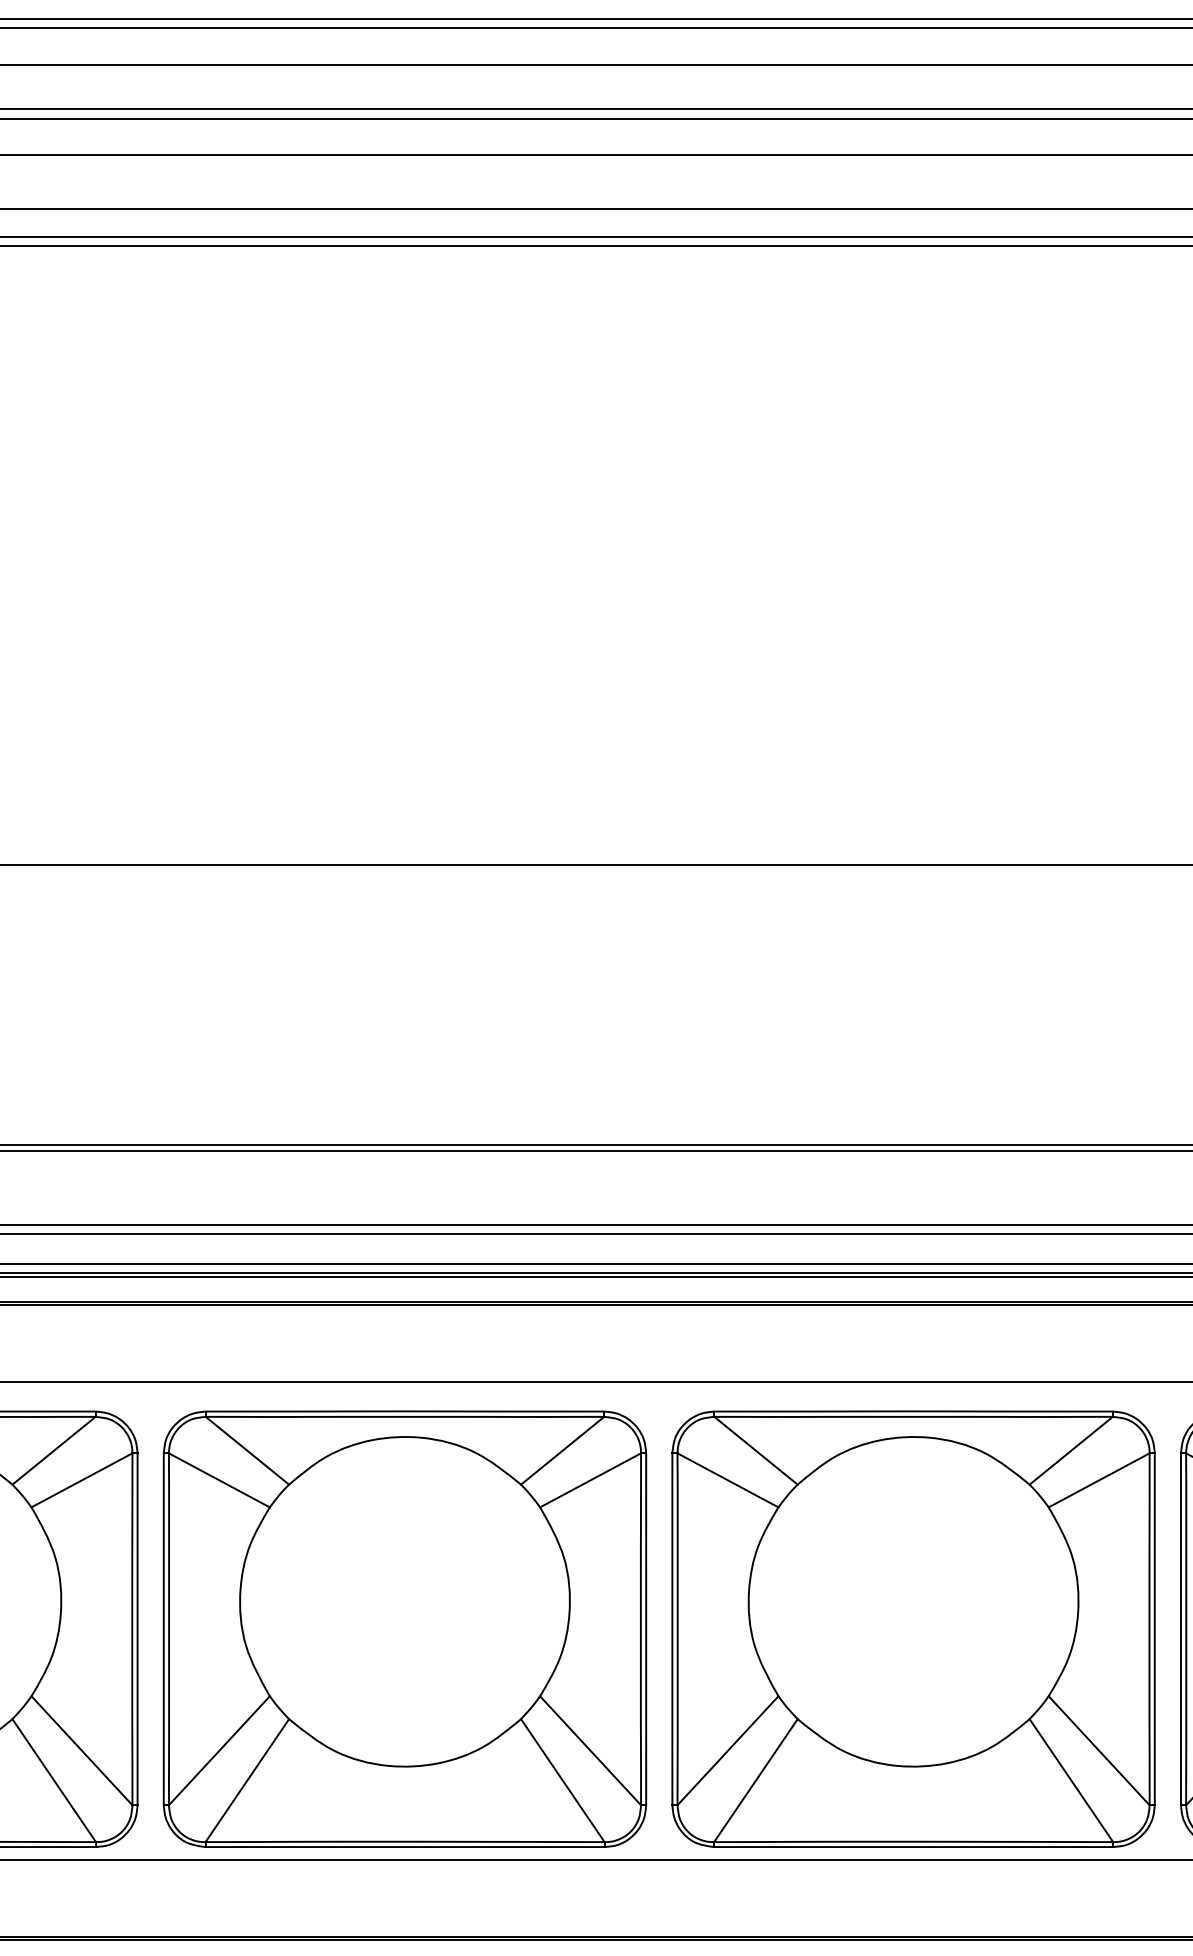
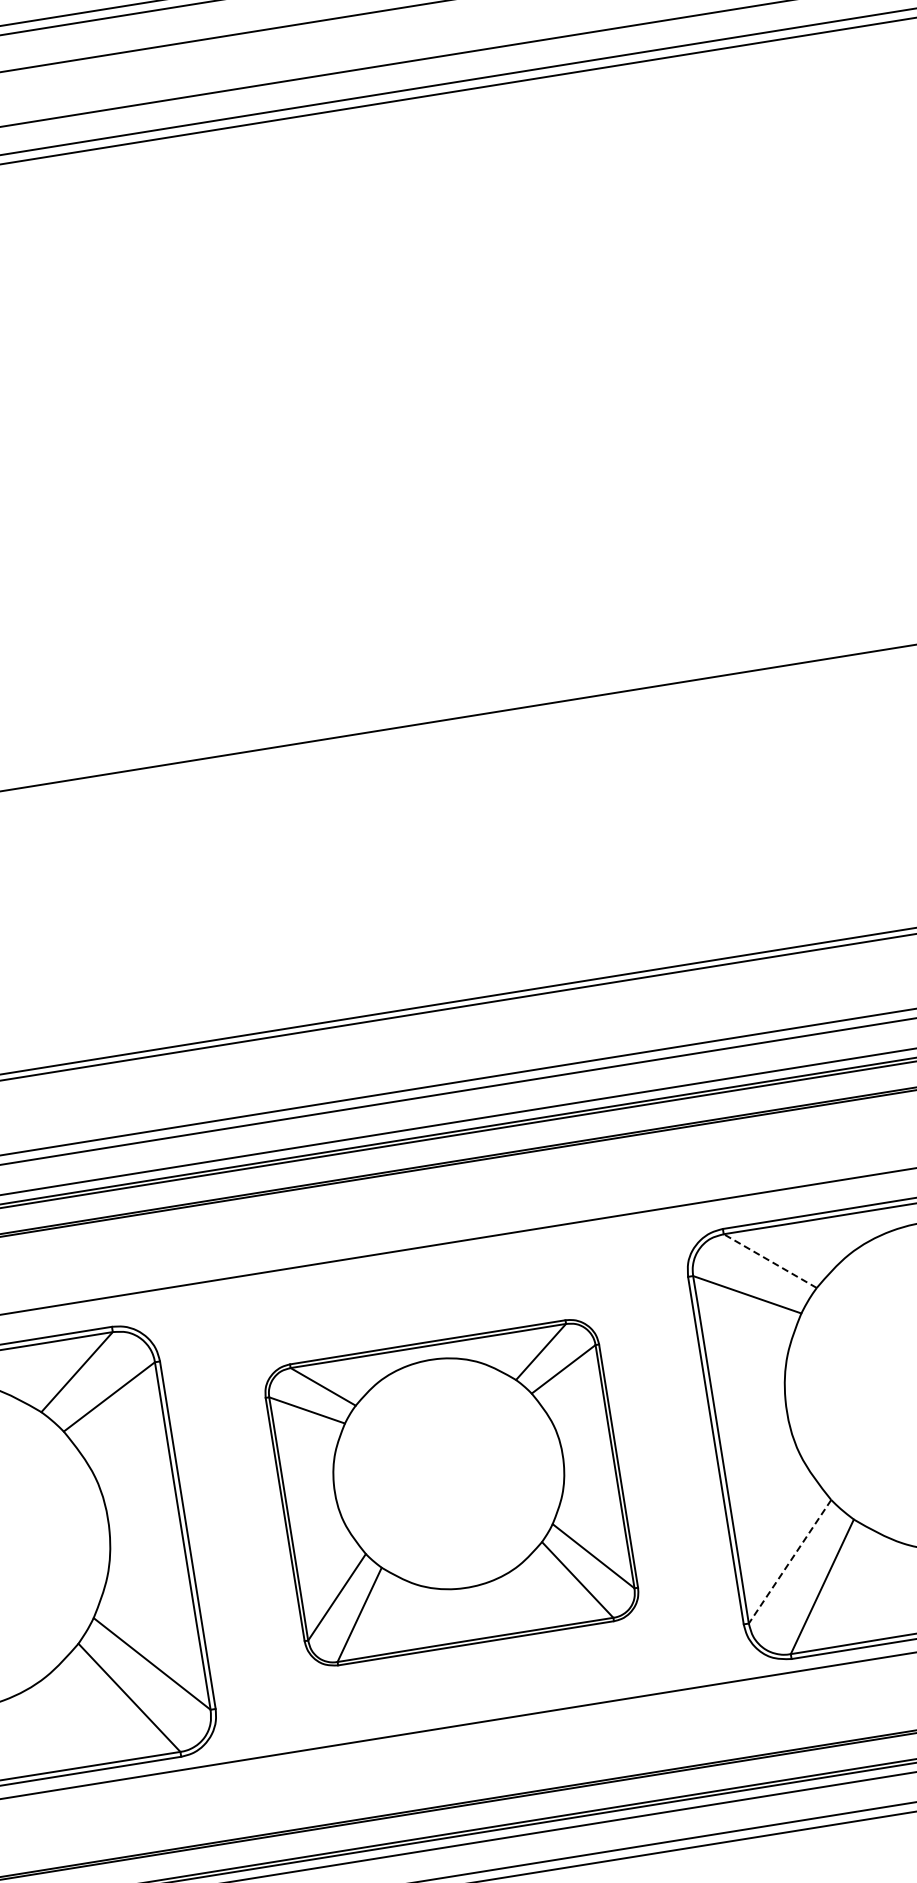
line: (756, 1450) -> (770, 1260), solid -> dashed
part: (404, 1628) -> (451, 1492), size x0.7
line: (727, 1751) -> (789, 1562), solid -> dashed

